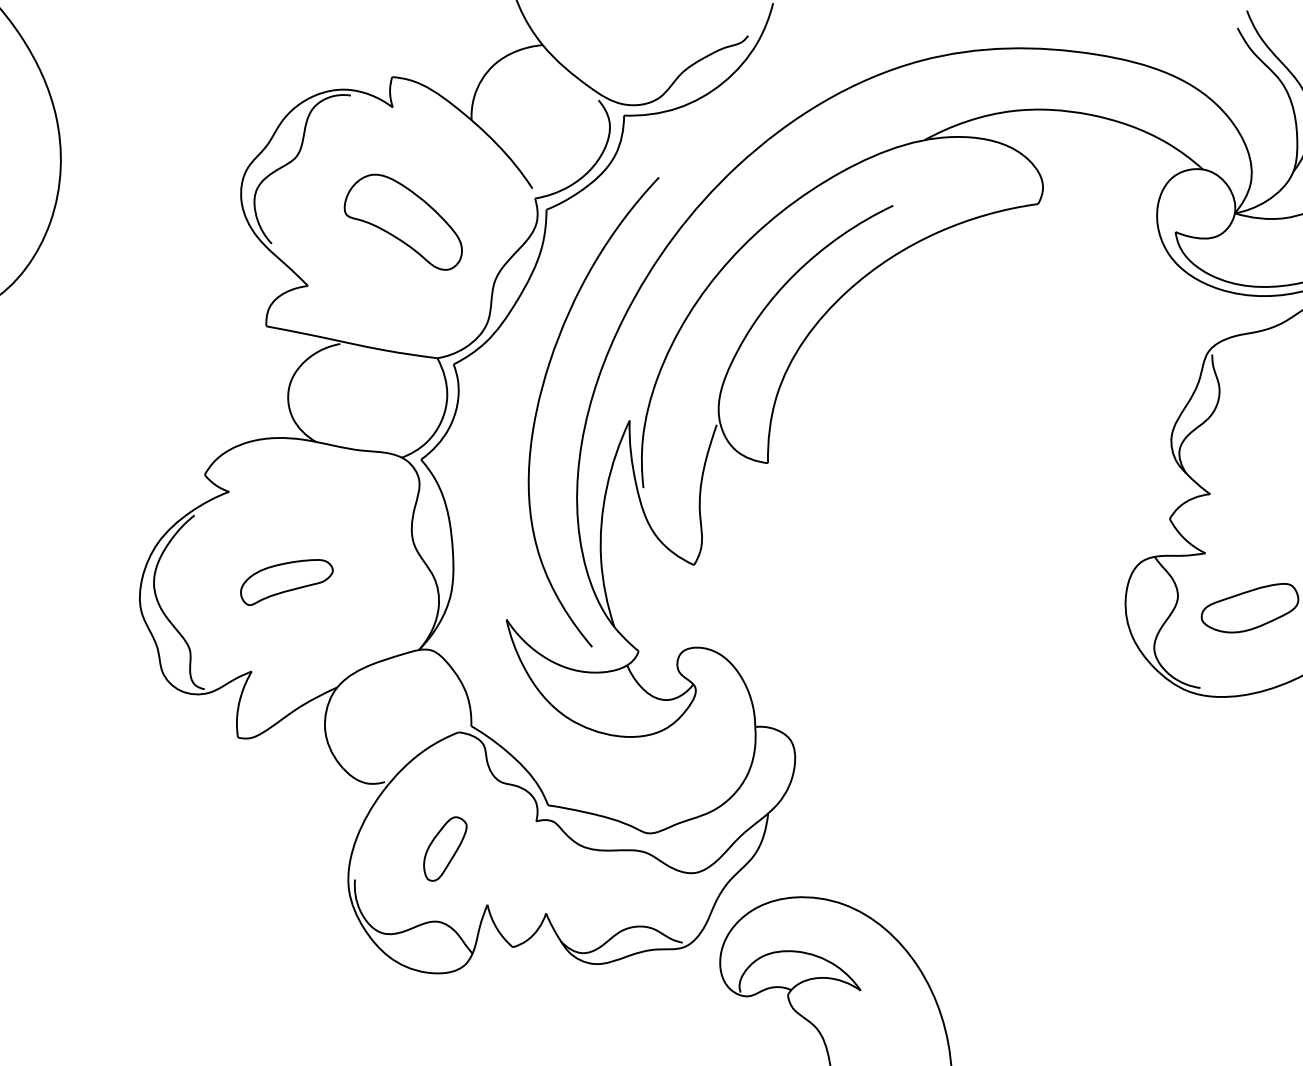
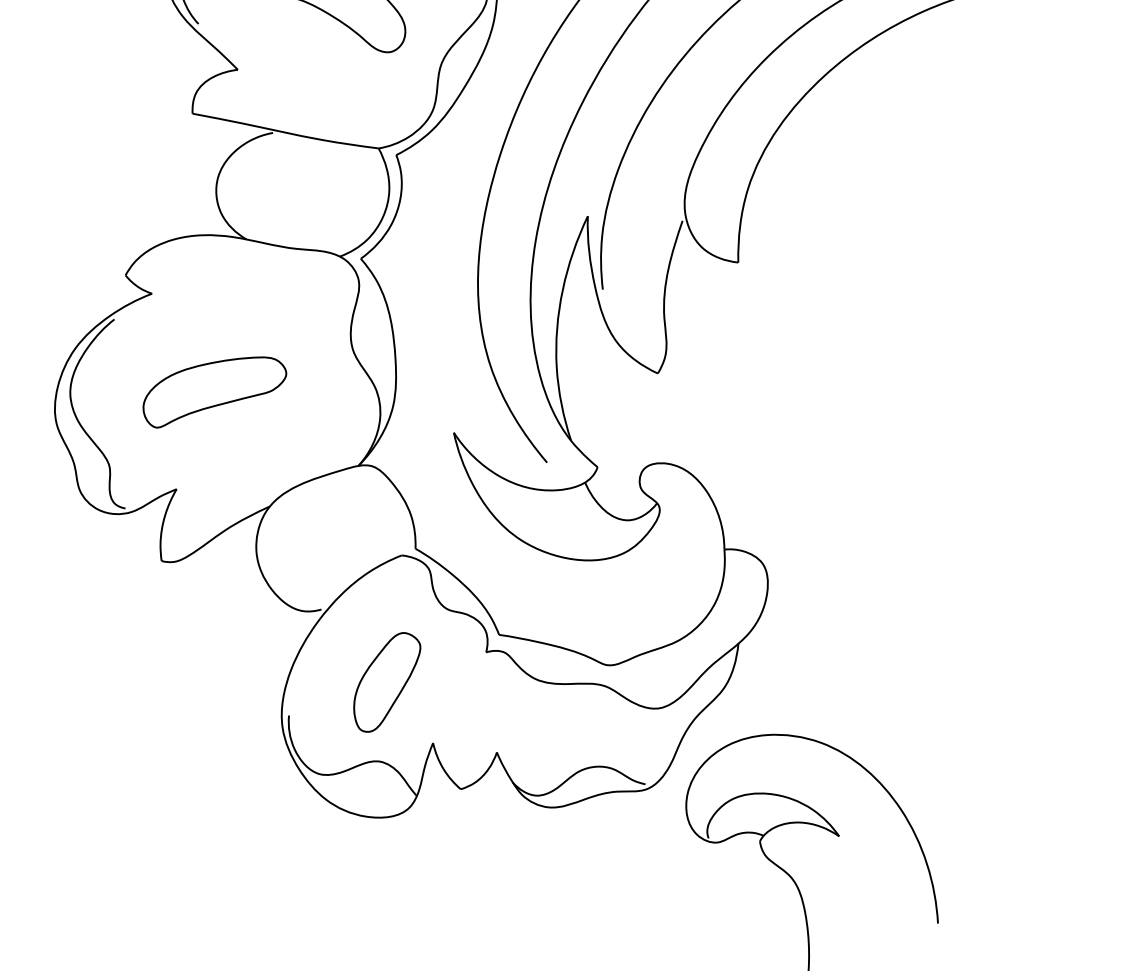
part: (286, 582) -> (214, 392), size x1.43
part: (445, 848) -> (387, 681), size x1.43

